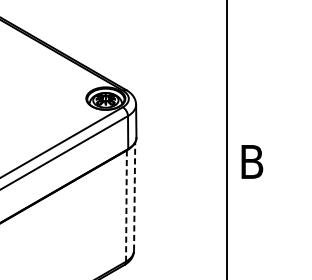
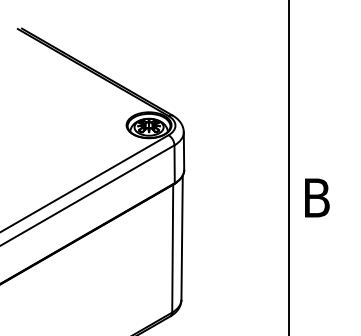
line: (134, 196) -> (182, 237), dashed -> solid
line: (126, 205) -> (172, 248), dashed -> solid

